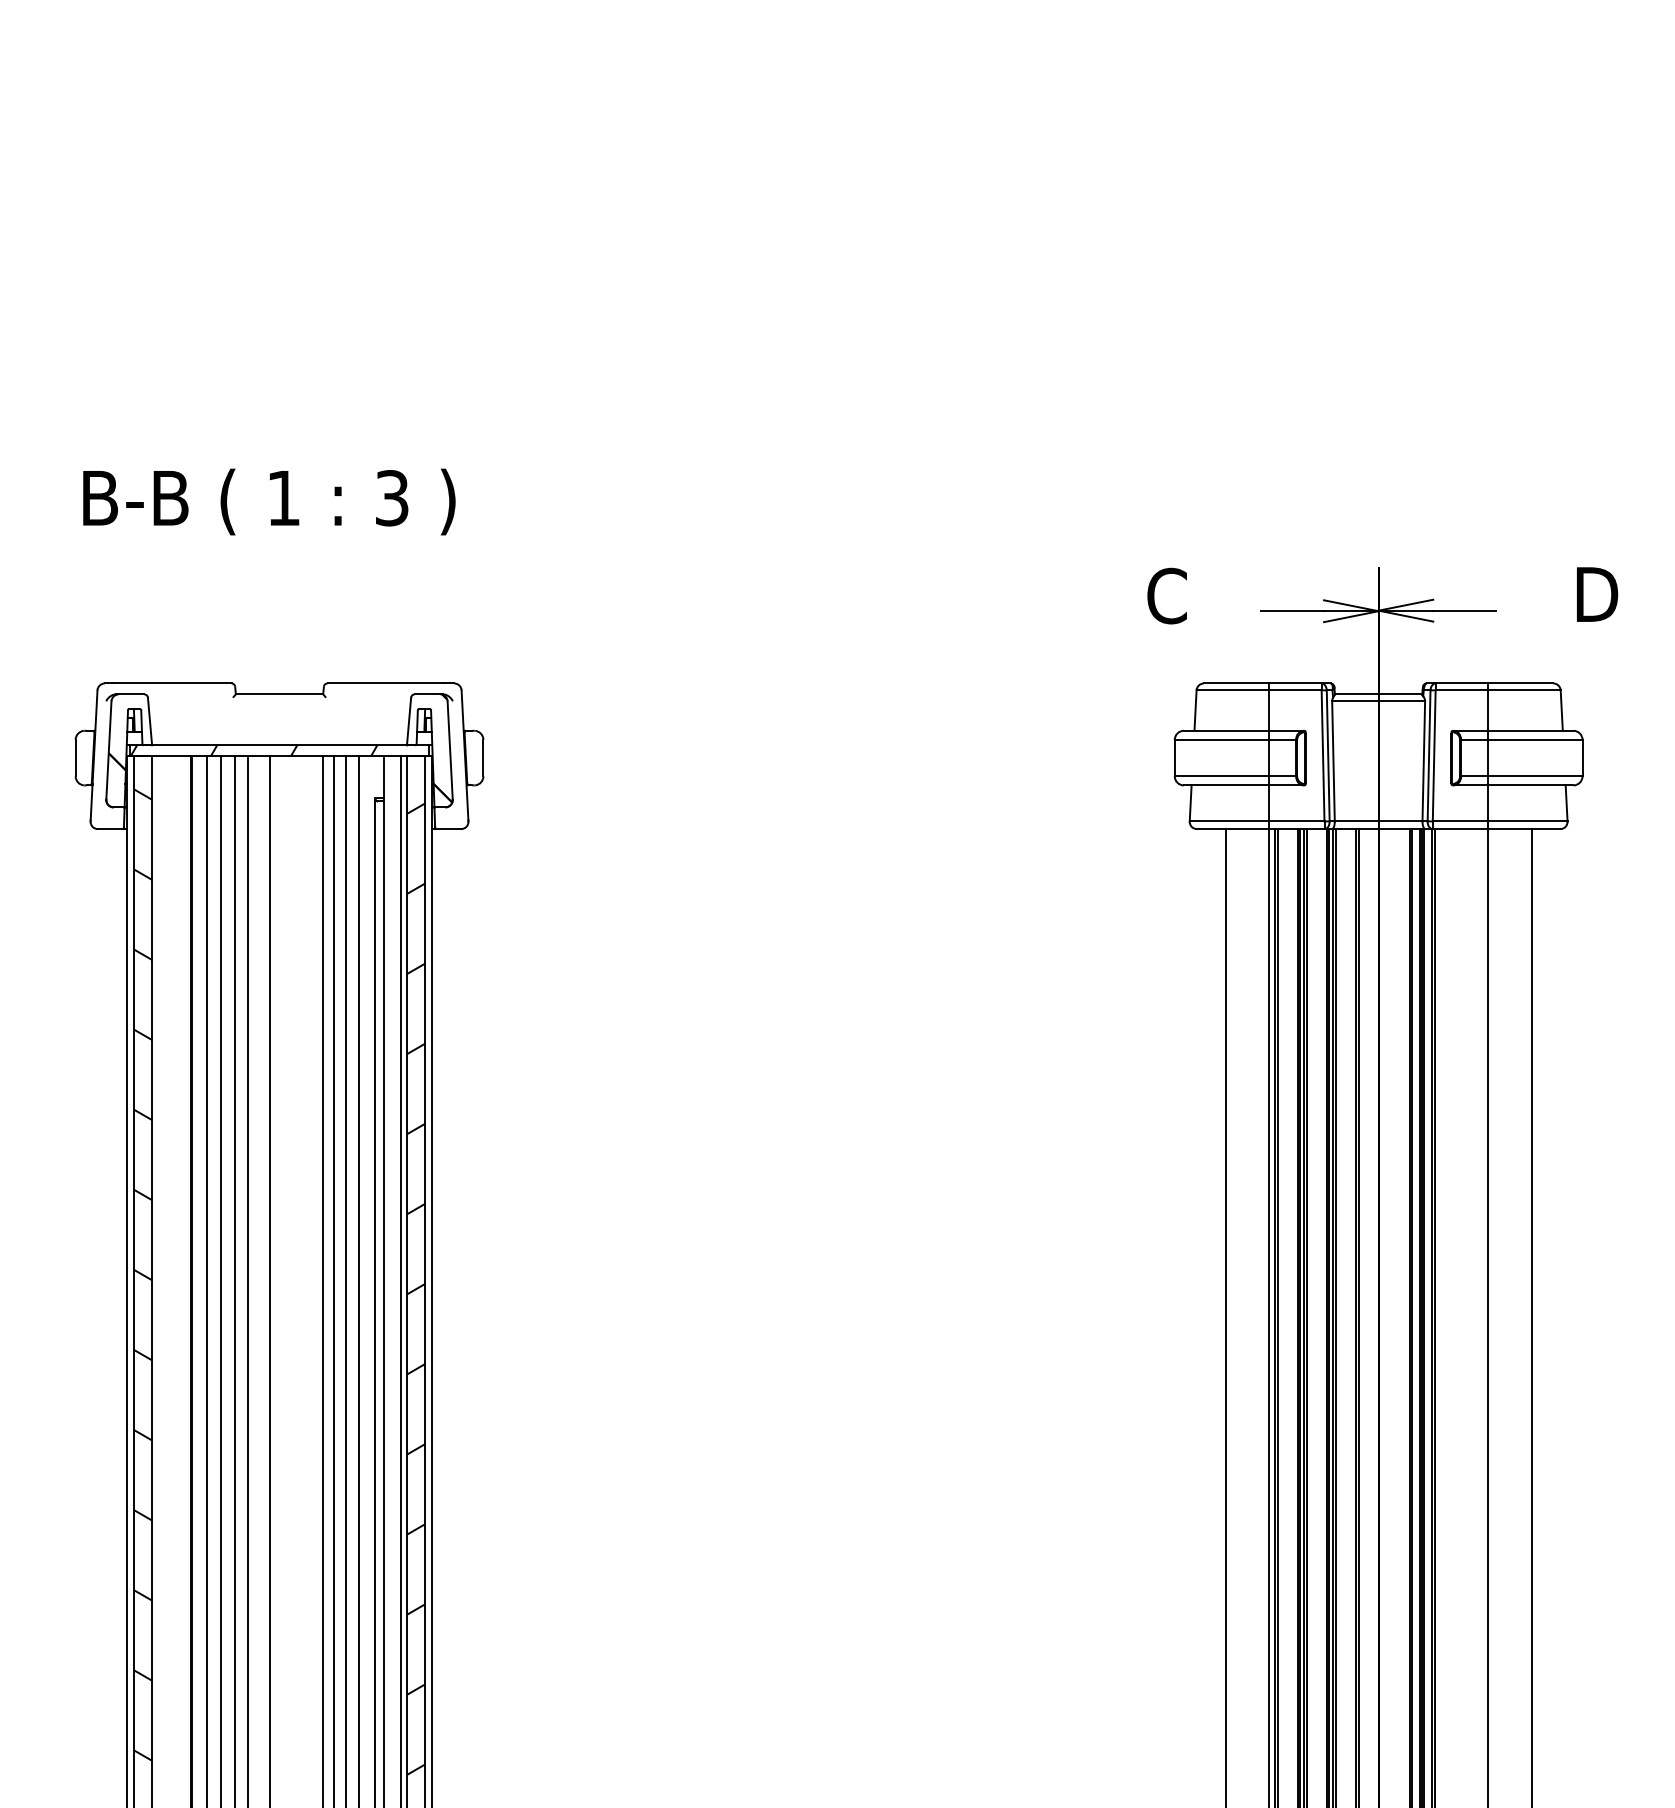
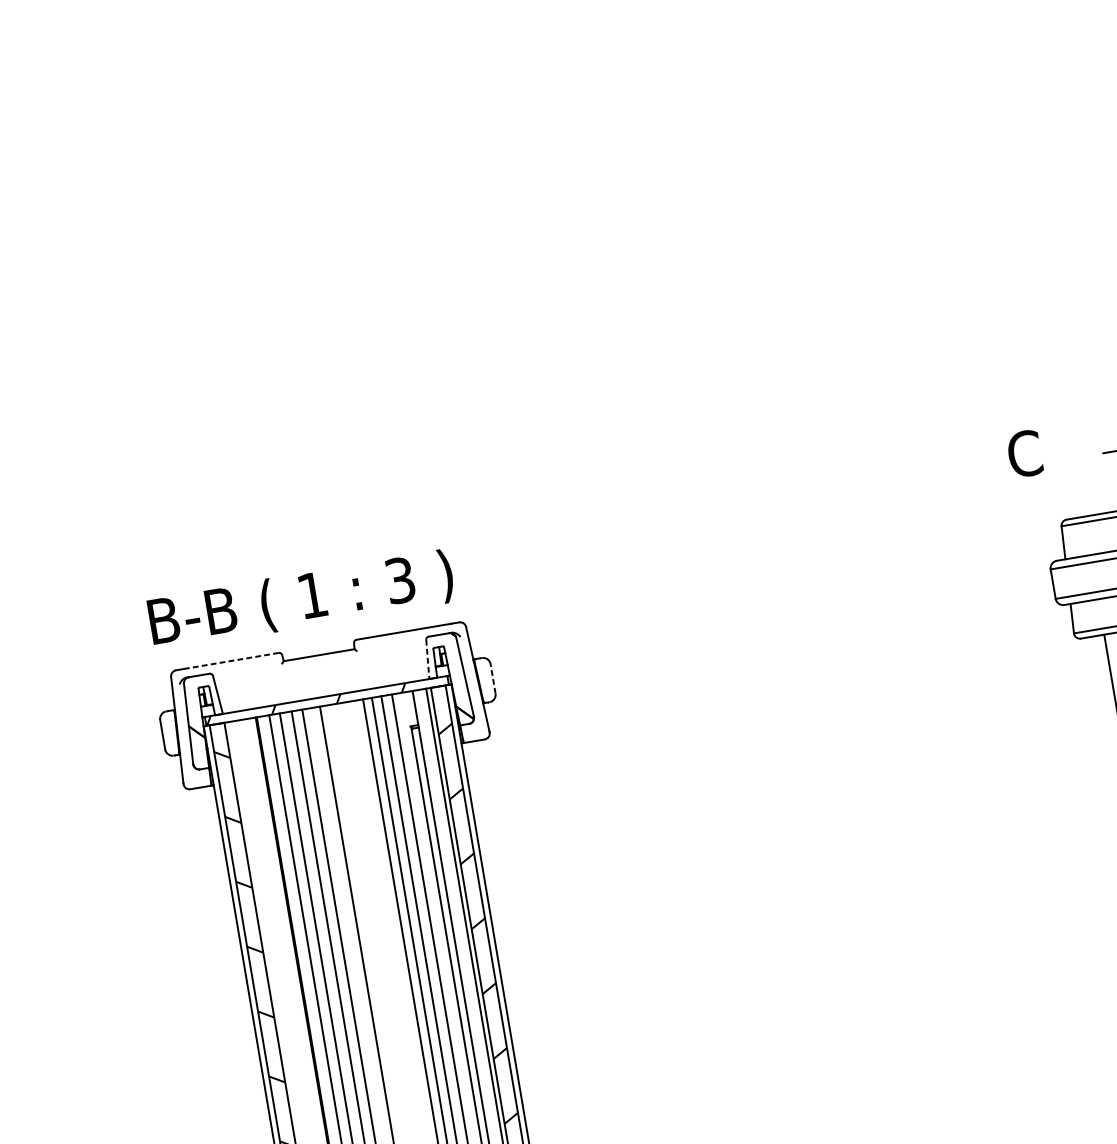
text: (269, 501) -> (301, 599), moved
line: (172, 683) -> (230, 661), solid -> dashed
line: (409, 721) -> (428, 659), solid -> dashed
line: (483, 757) -> (493, 678), solid -> dashed

